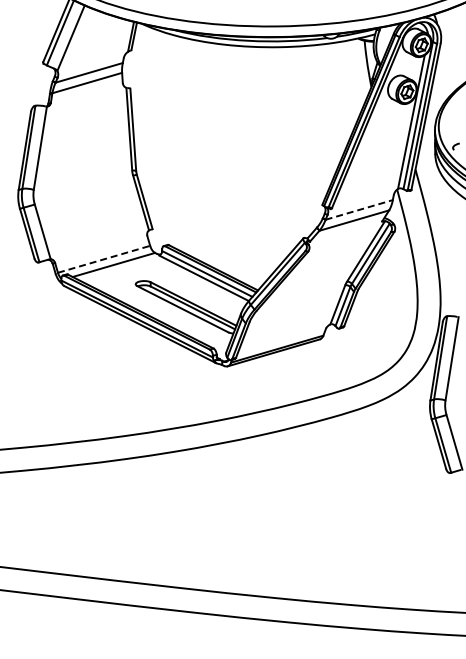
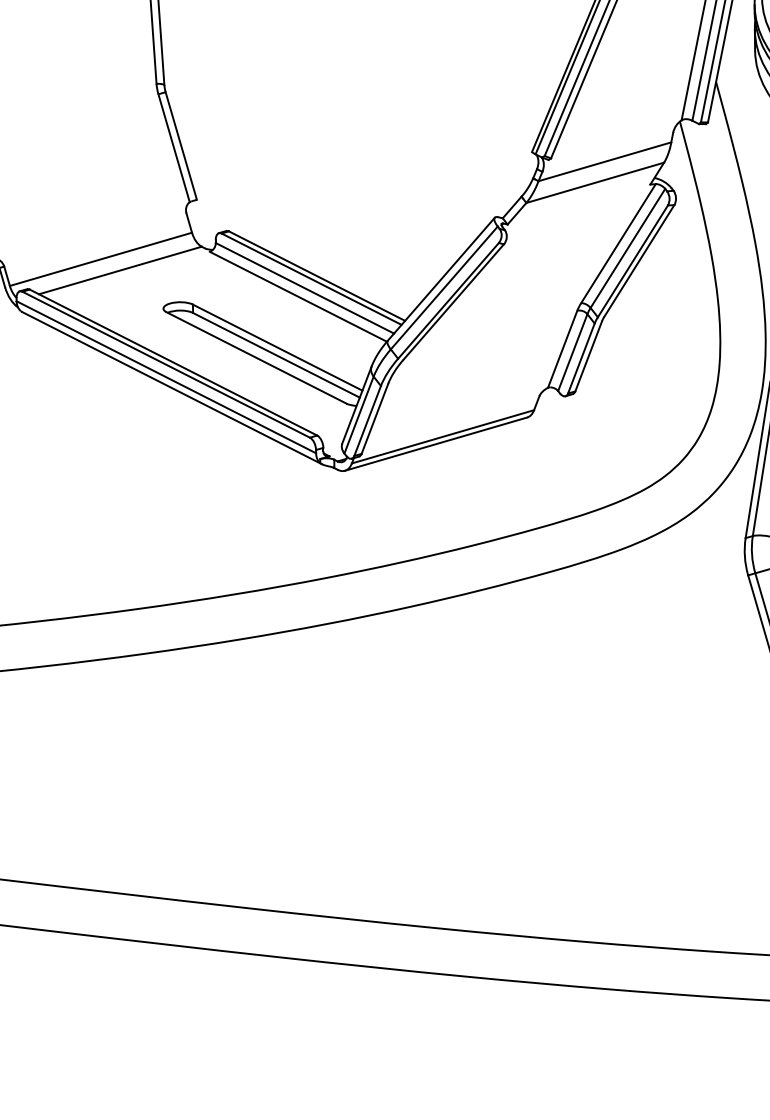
line: (359, 209) -> (605, 160), dashed -> solid
line: (104, 259) -> (101, 259), dashed -> solid

